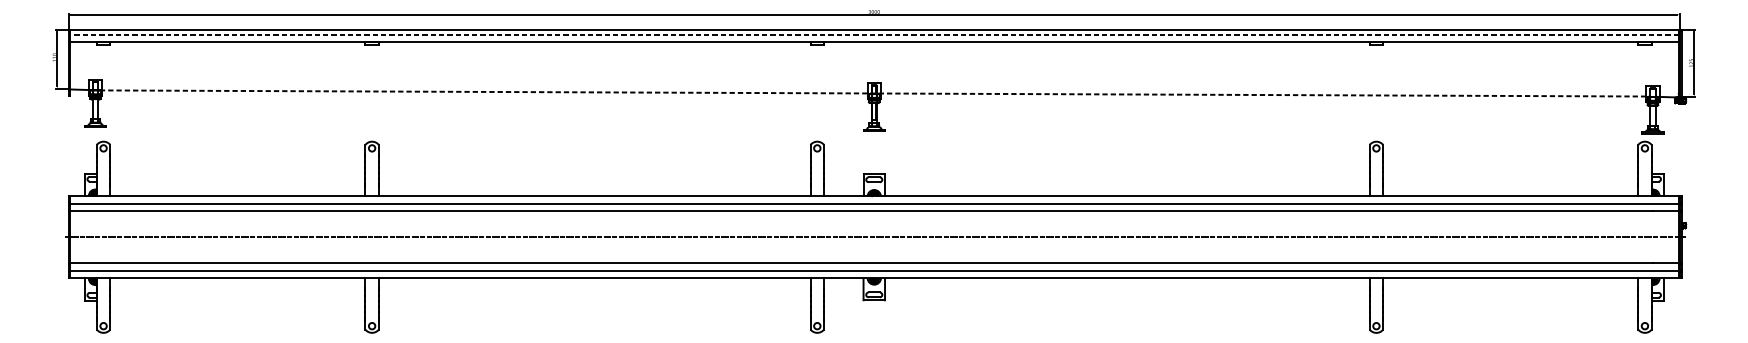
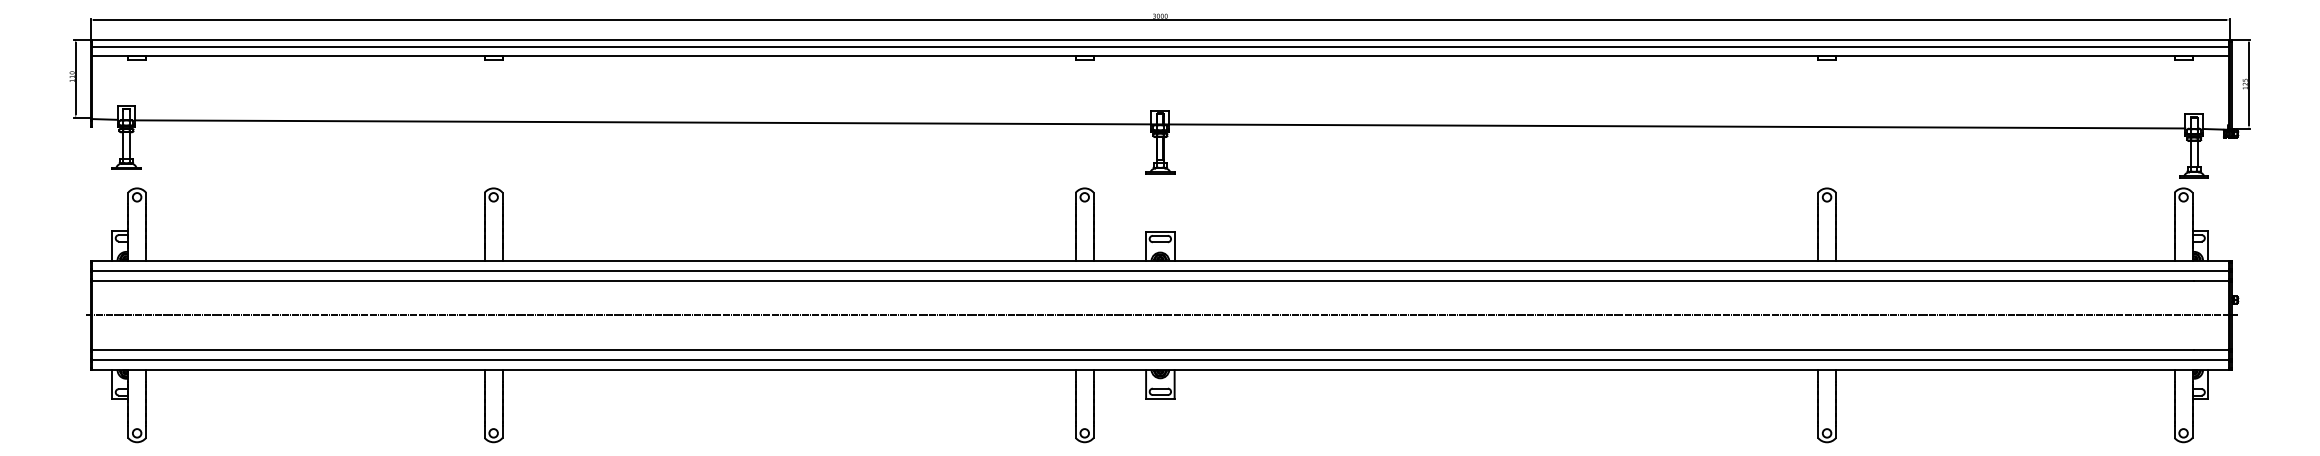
line: (873, 34) -> (1159, 46), dashed -> solid
line: (874, 93) -> (1160, 124), dashed -> solid

